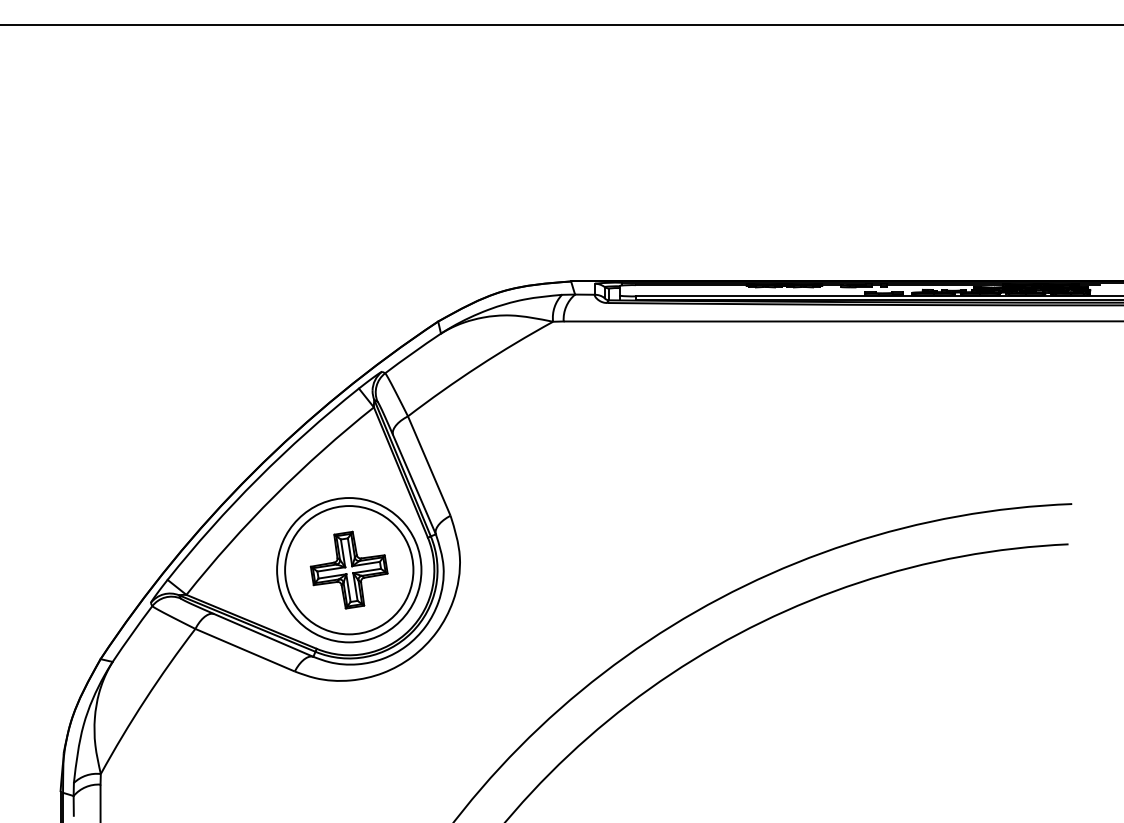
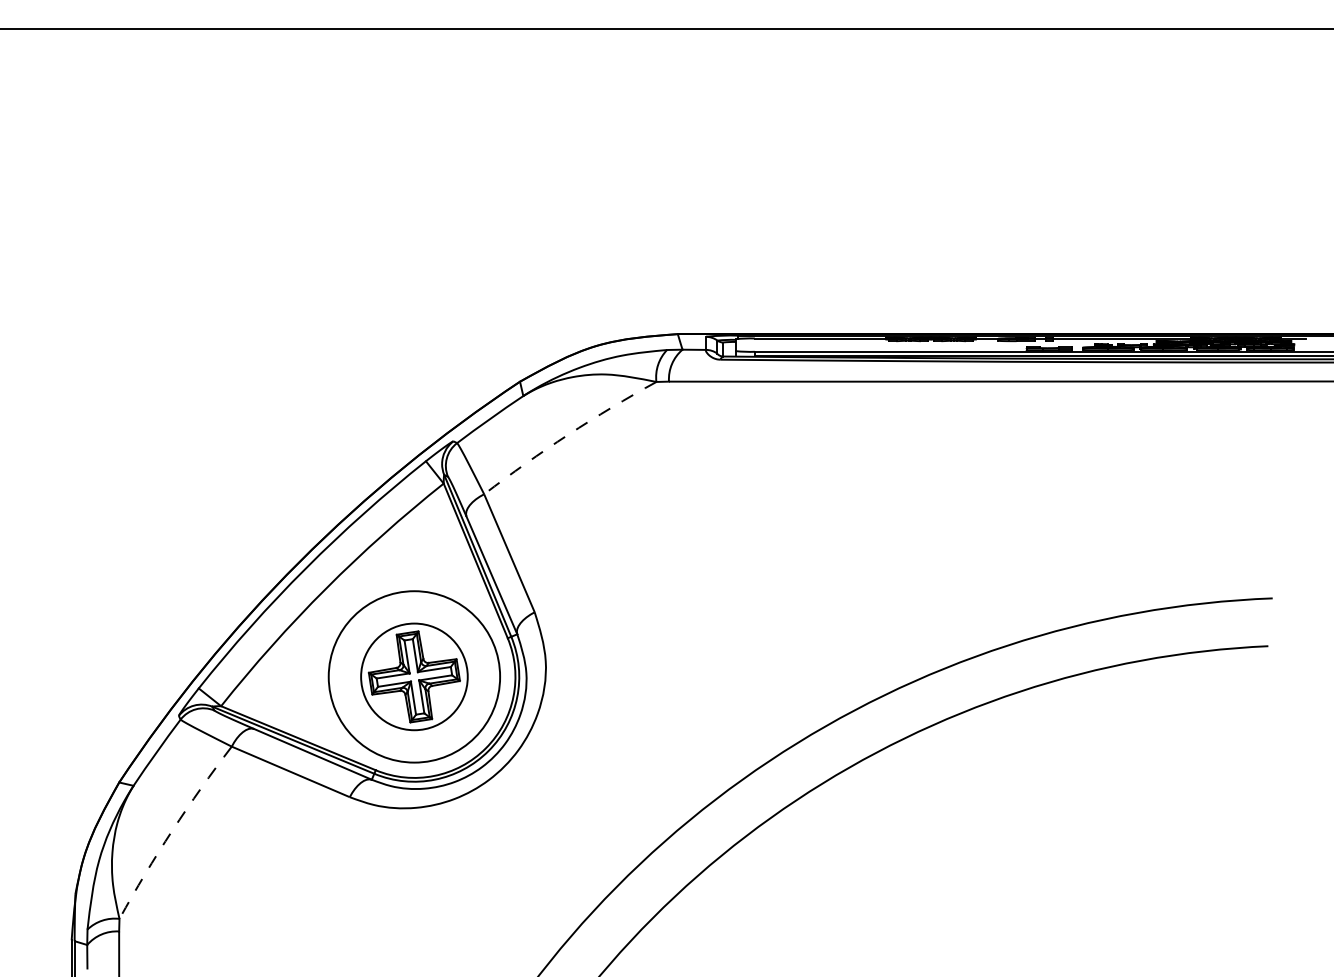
arc: (478, 366) -> (567, 435), solid -> dashed
circle: (349, 570) -> (414, 677), size x0.7
arc: (145, 699) -> (172, 830), solid -> dashed

